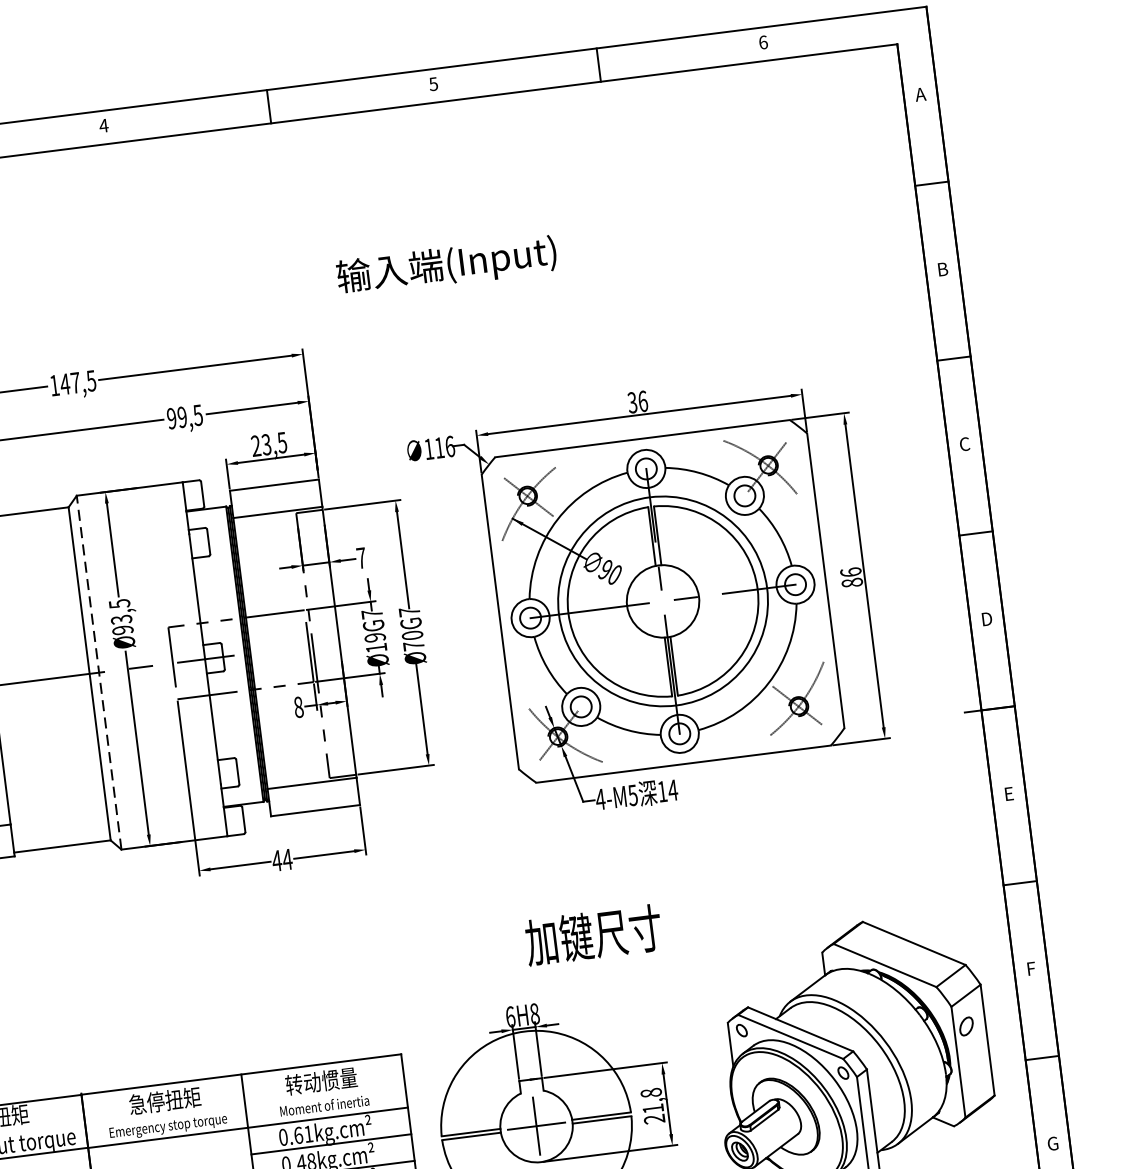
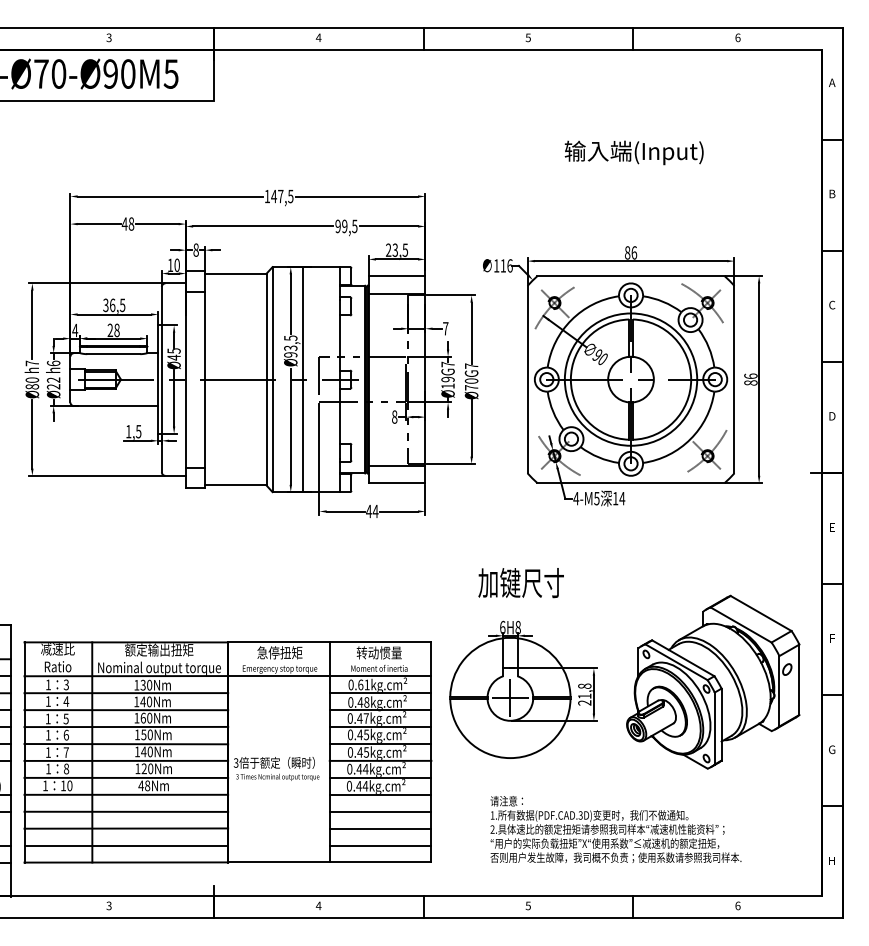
text: (445, 265) -> (633, 152), moved
text: (632, 402) -> (627, 252), 36 -> 86
line: (146, 666) -> (302, 379), added
line: (99, 672) -> (272, 379), dashed -> solid
text: (592, 936) -> (520, 583), moved

